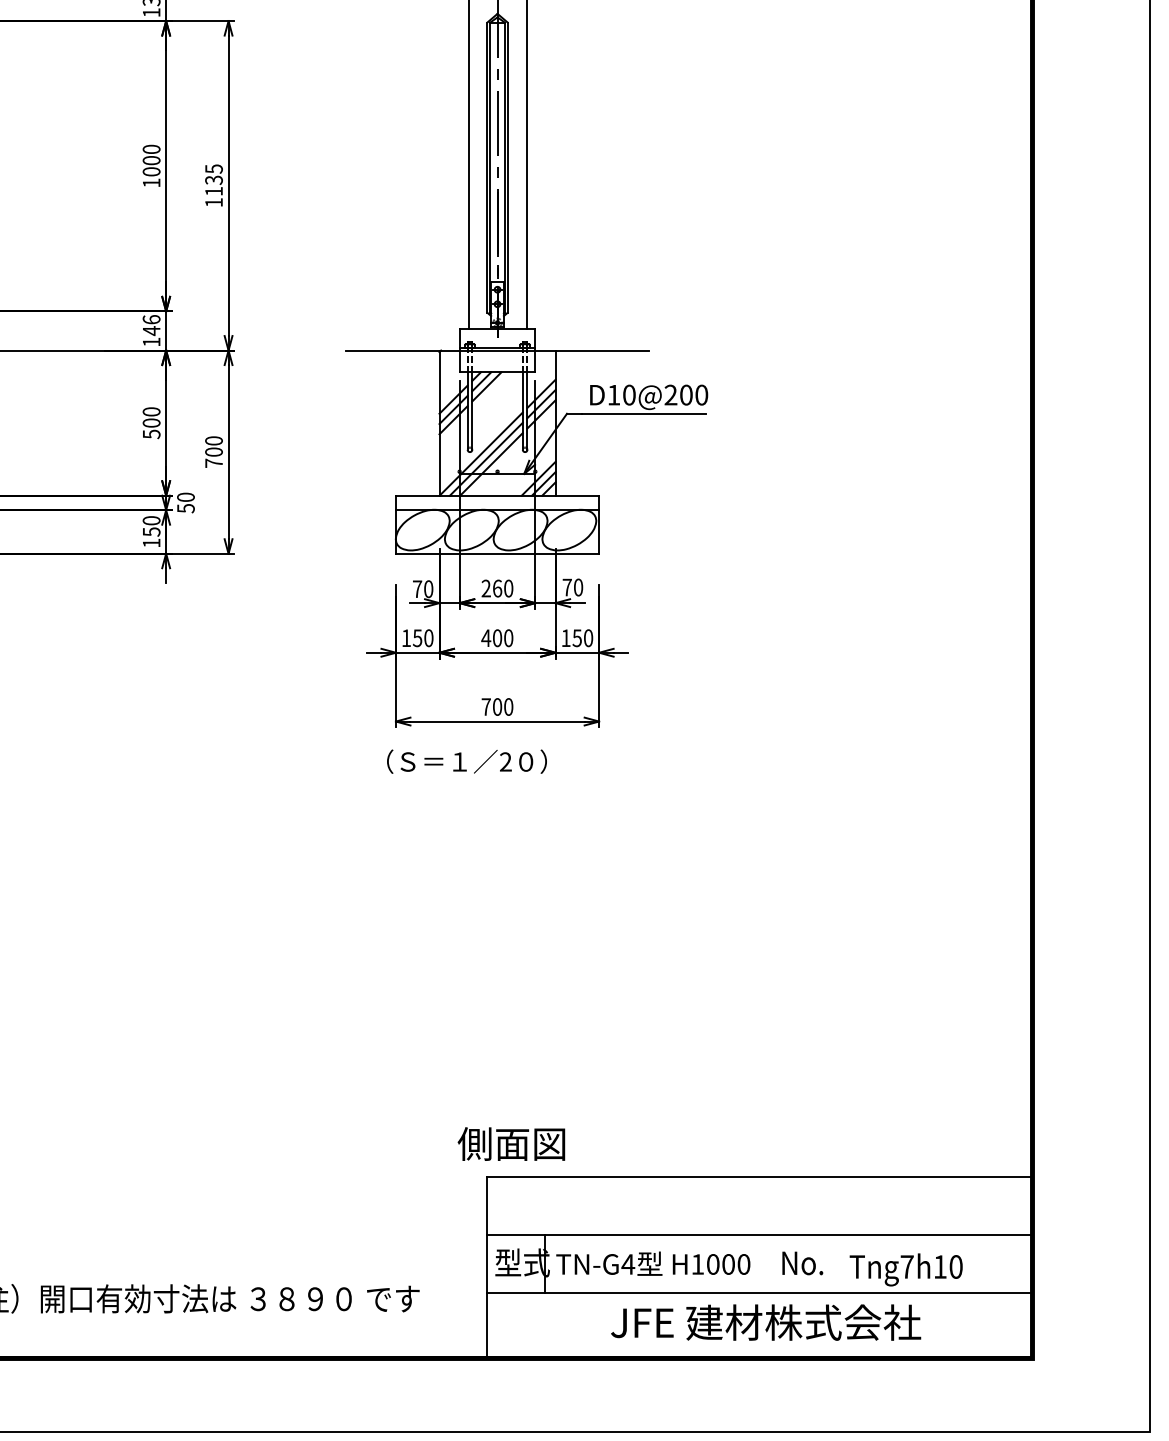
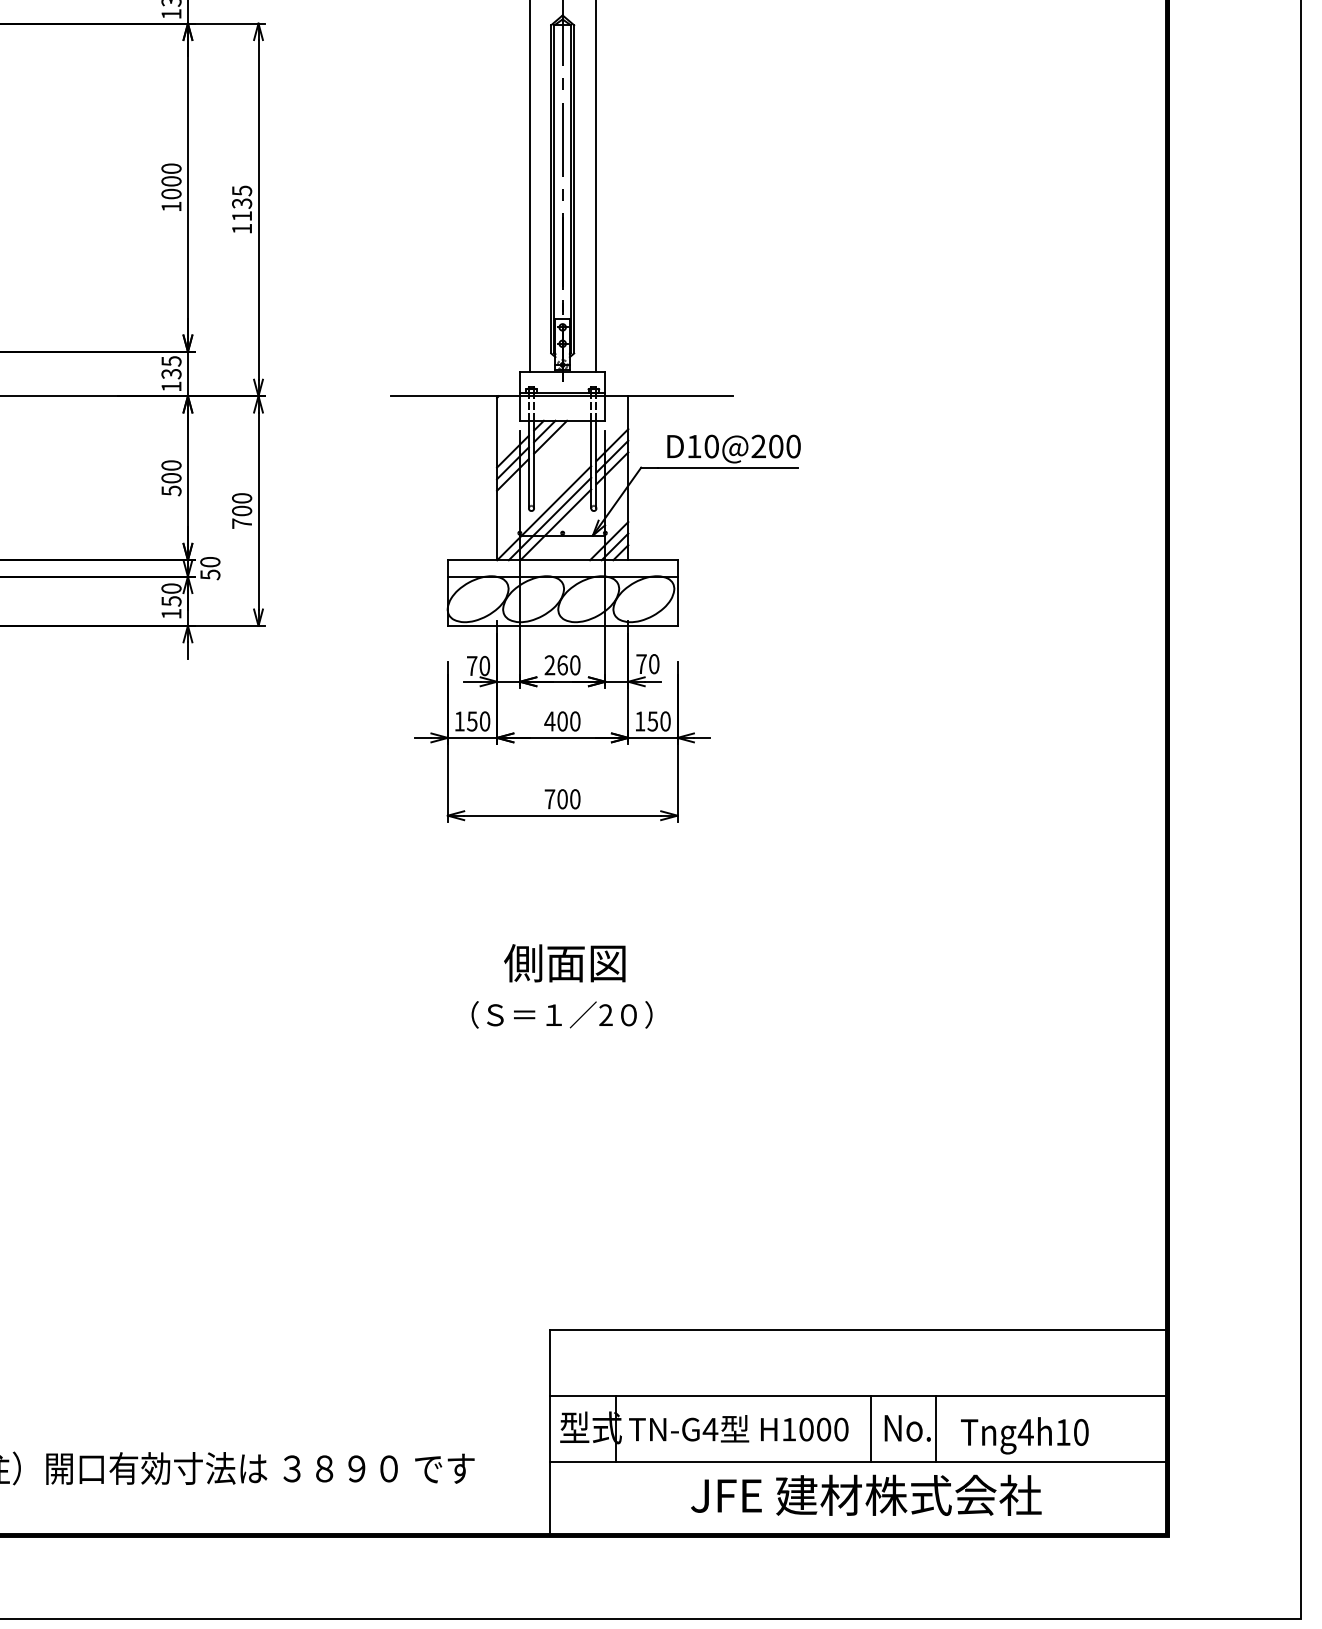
text: (151, 325) -> (171, 367), 146 -> 135
text: (466, 761) -> (561, 1014), moved
text: (511, 1143) -> (564, 962), moved
line: (770, 1263) -> (871, 1428), added
line: (828, 1263) -> (936, 1428), added
text: (907, 1266) -> (1026, 1431), Tng7h10 -> Tng4h10

